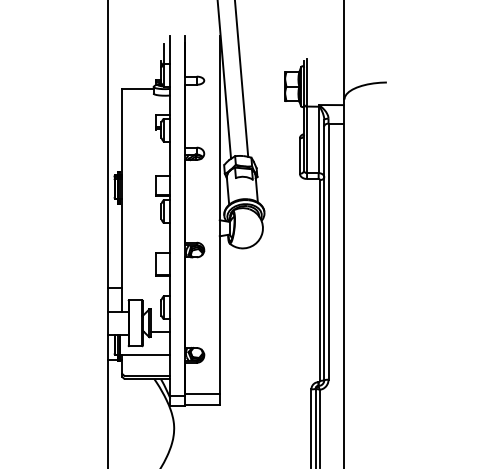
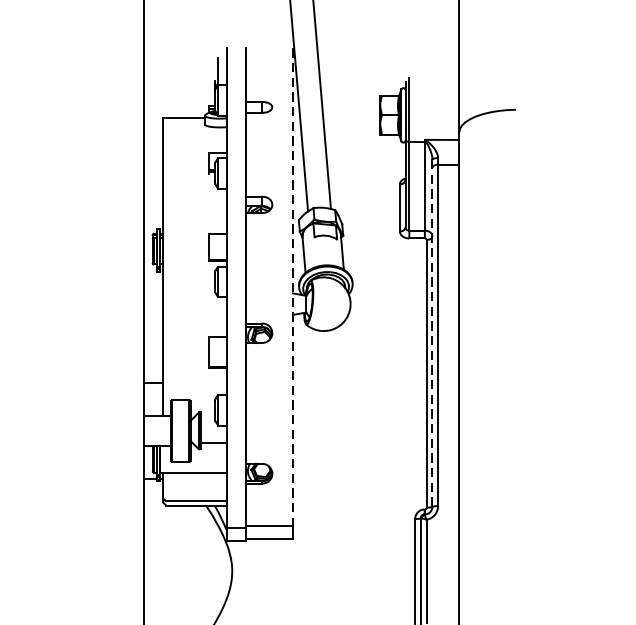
line: (219, 215) -> (292, 287), solid -> dashed
line: (324, 253) -> (432, 337), solid -> dashed

